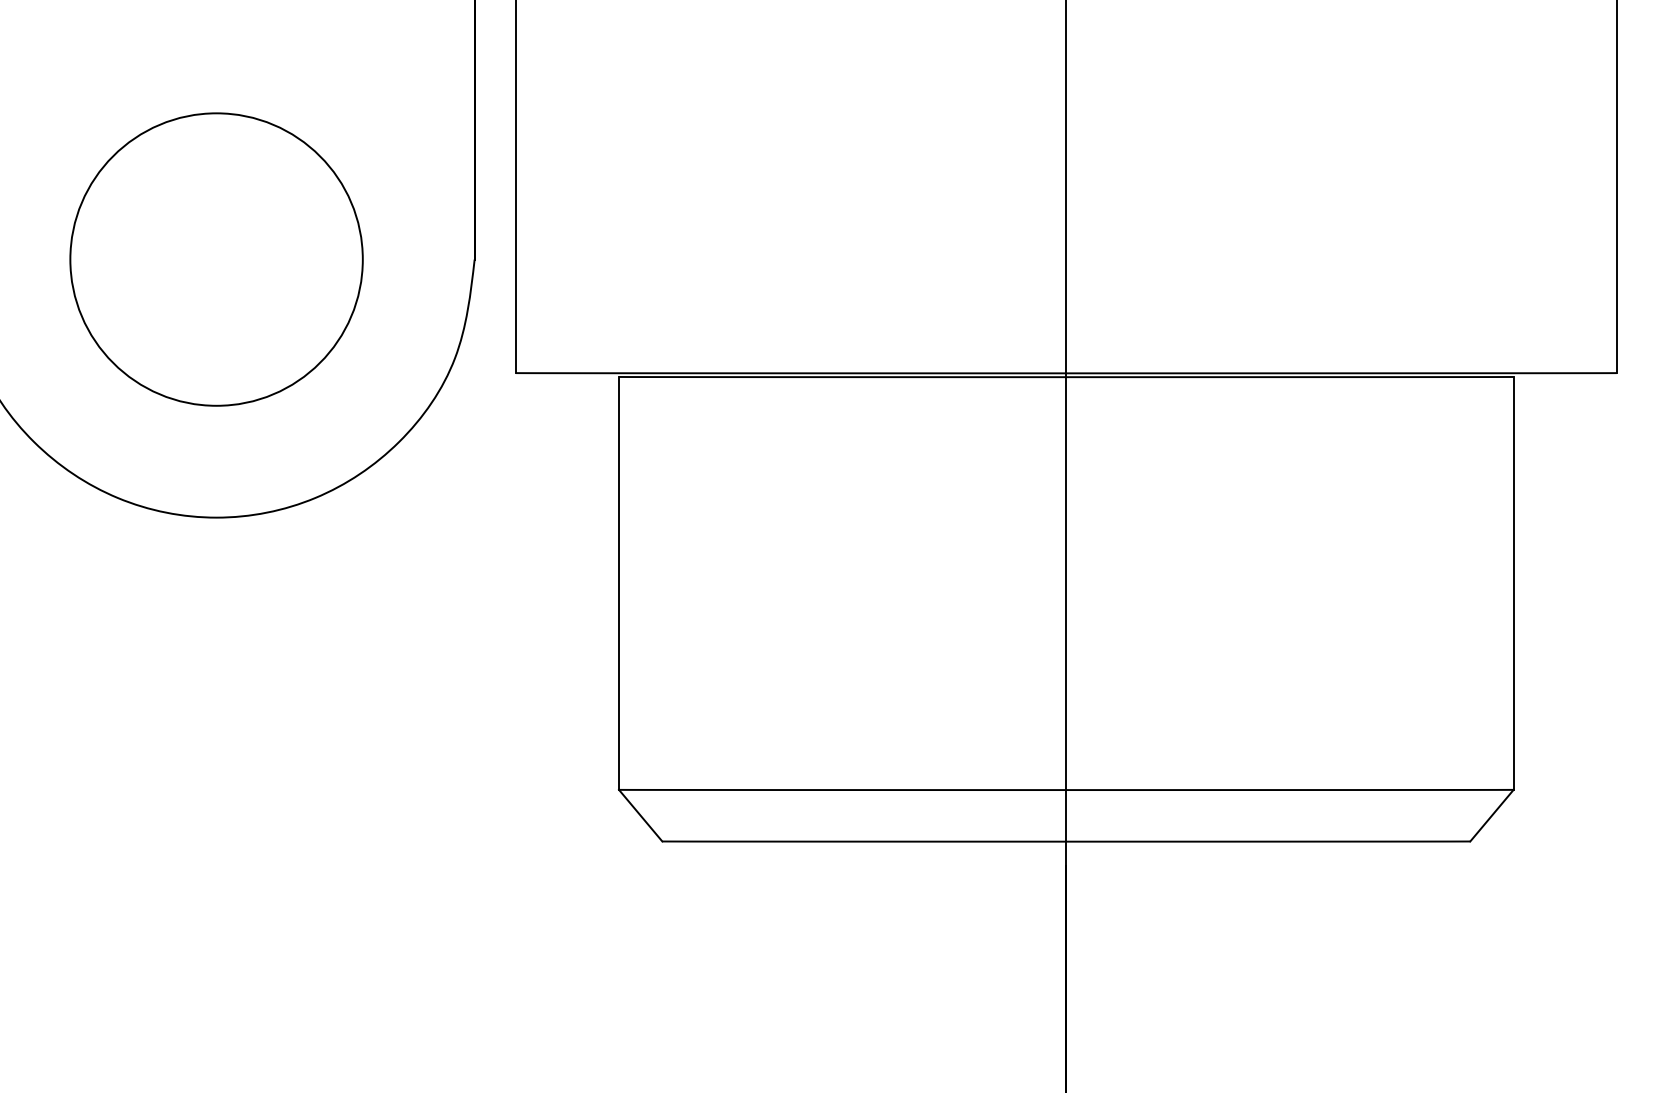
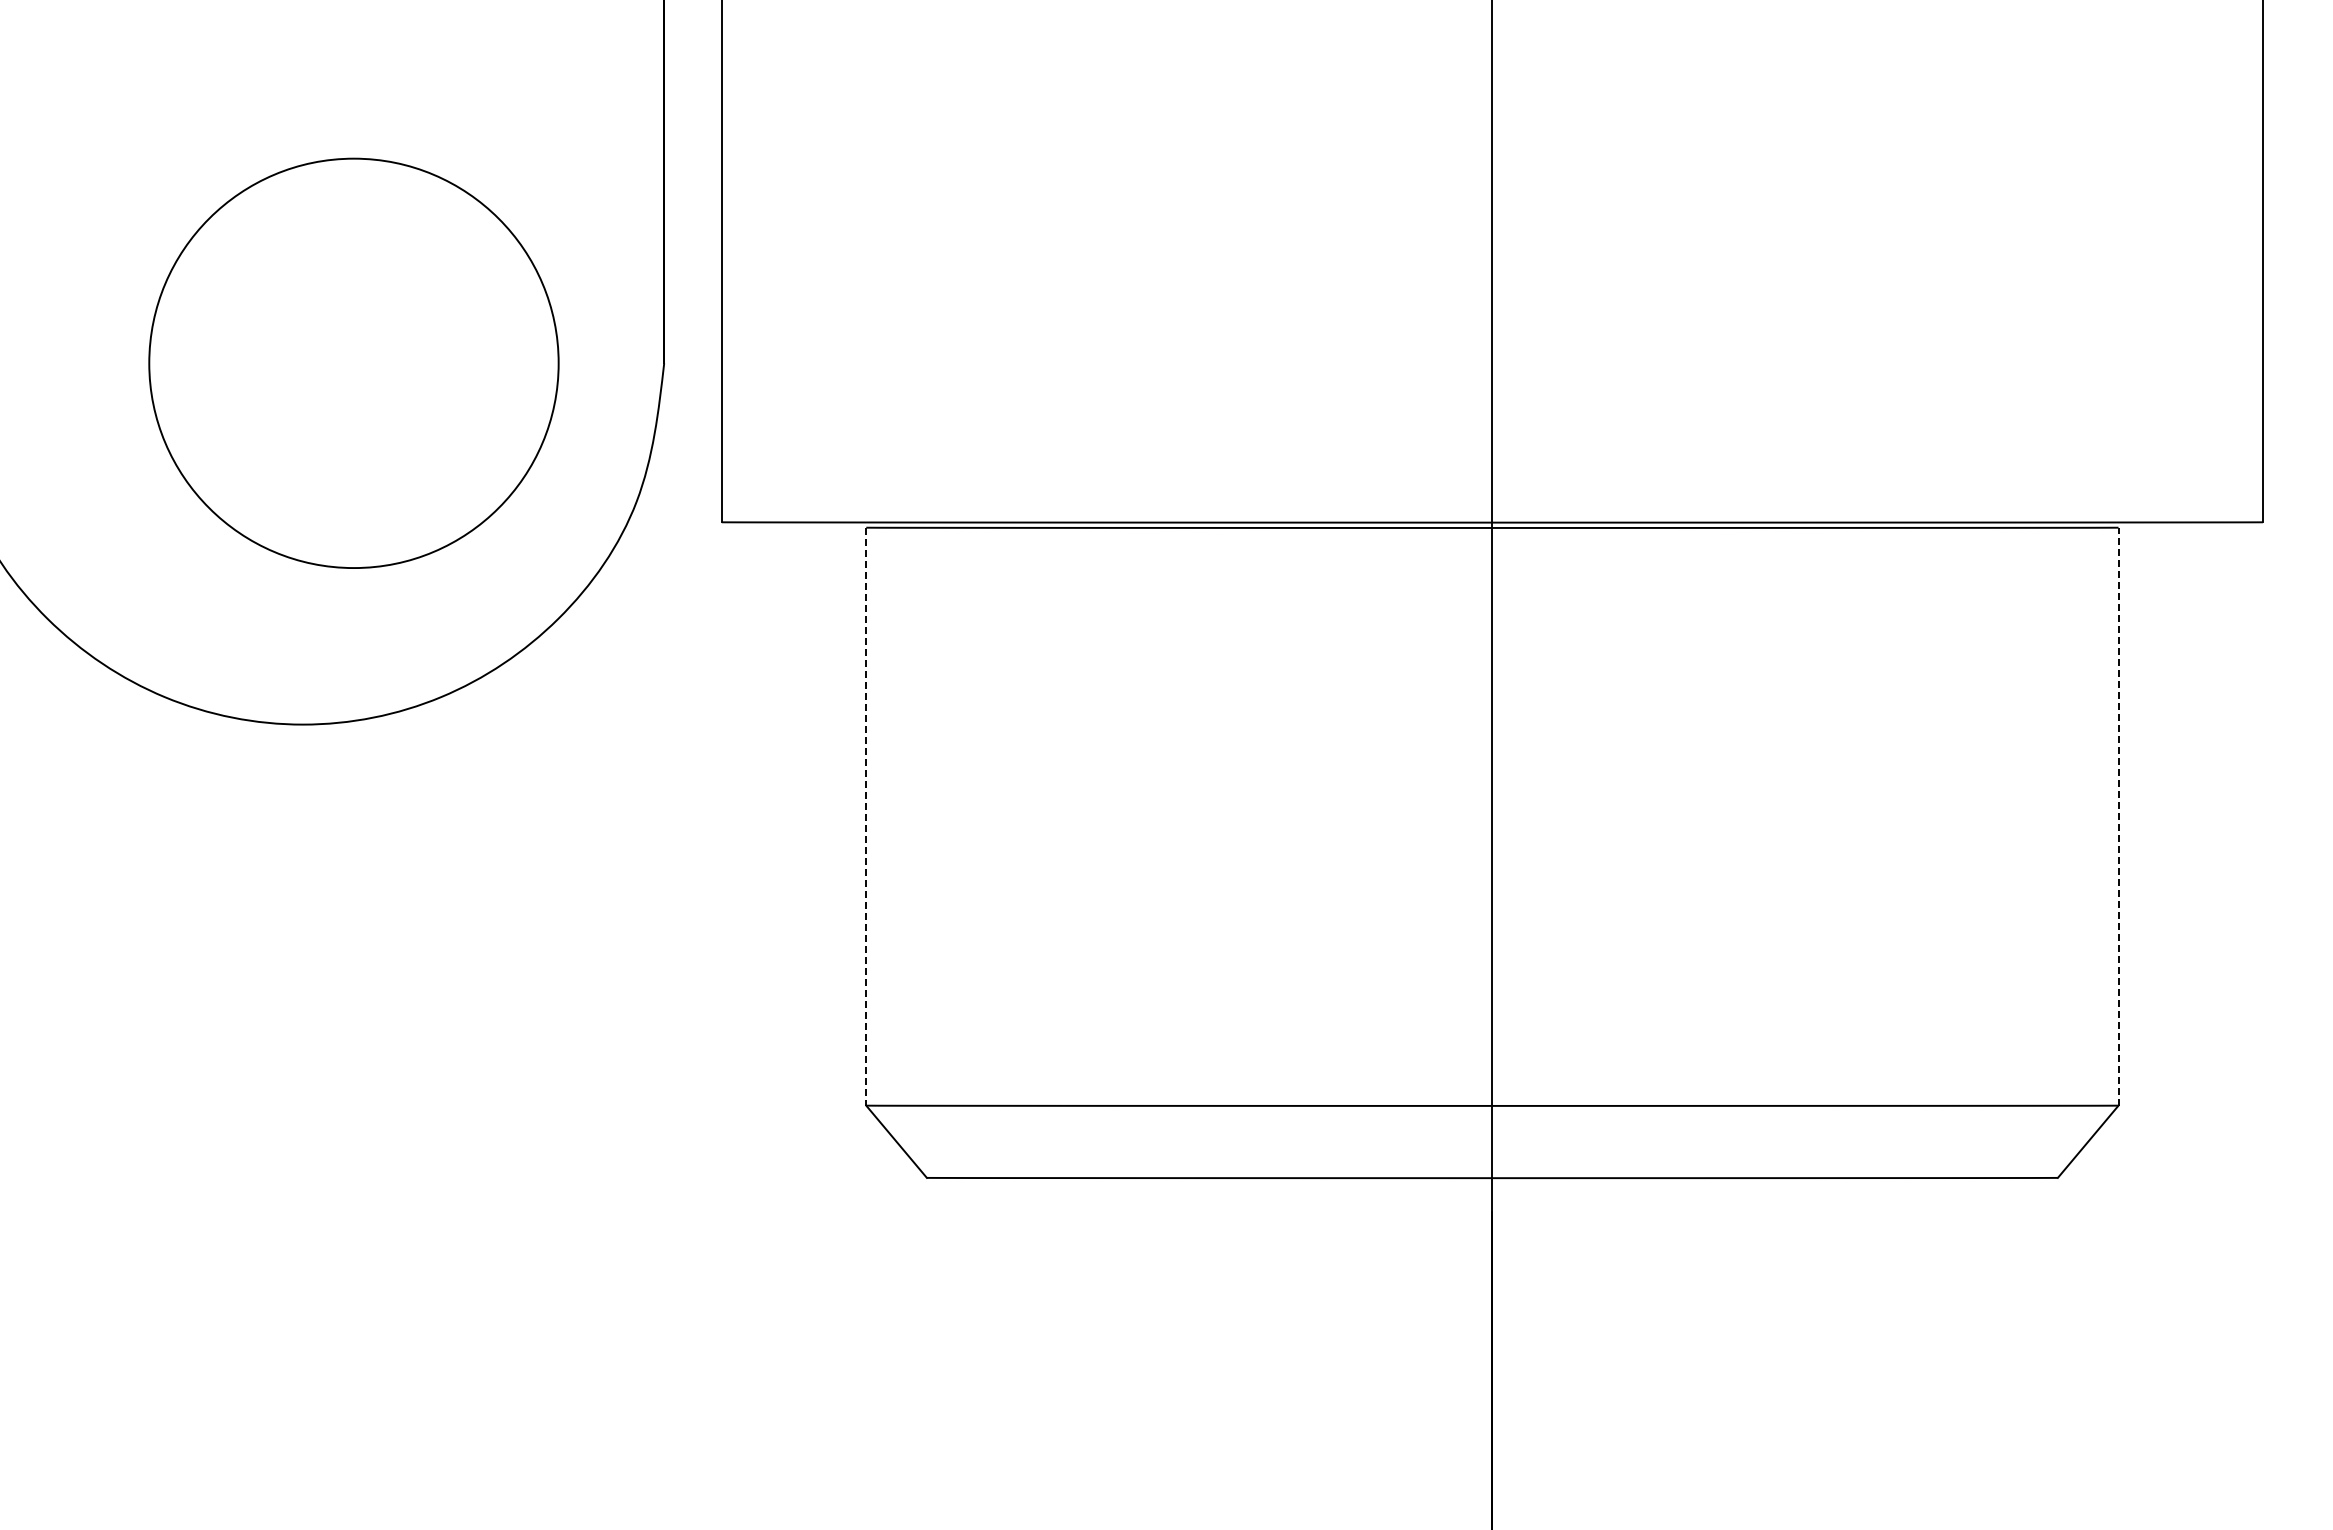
circle: (216, 258) -> (353, 362), moved
line: (619, 583) -> (866, 816), solid -> dashed
line: (1513, 583) -> (2118, 816), solid -> dashed

